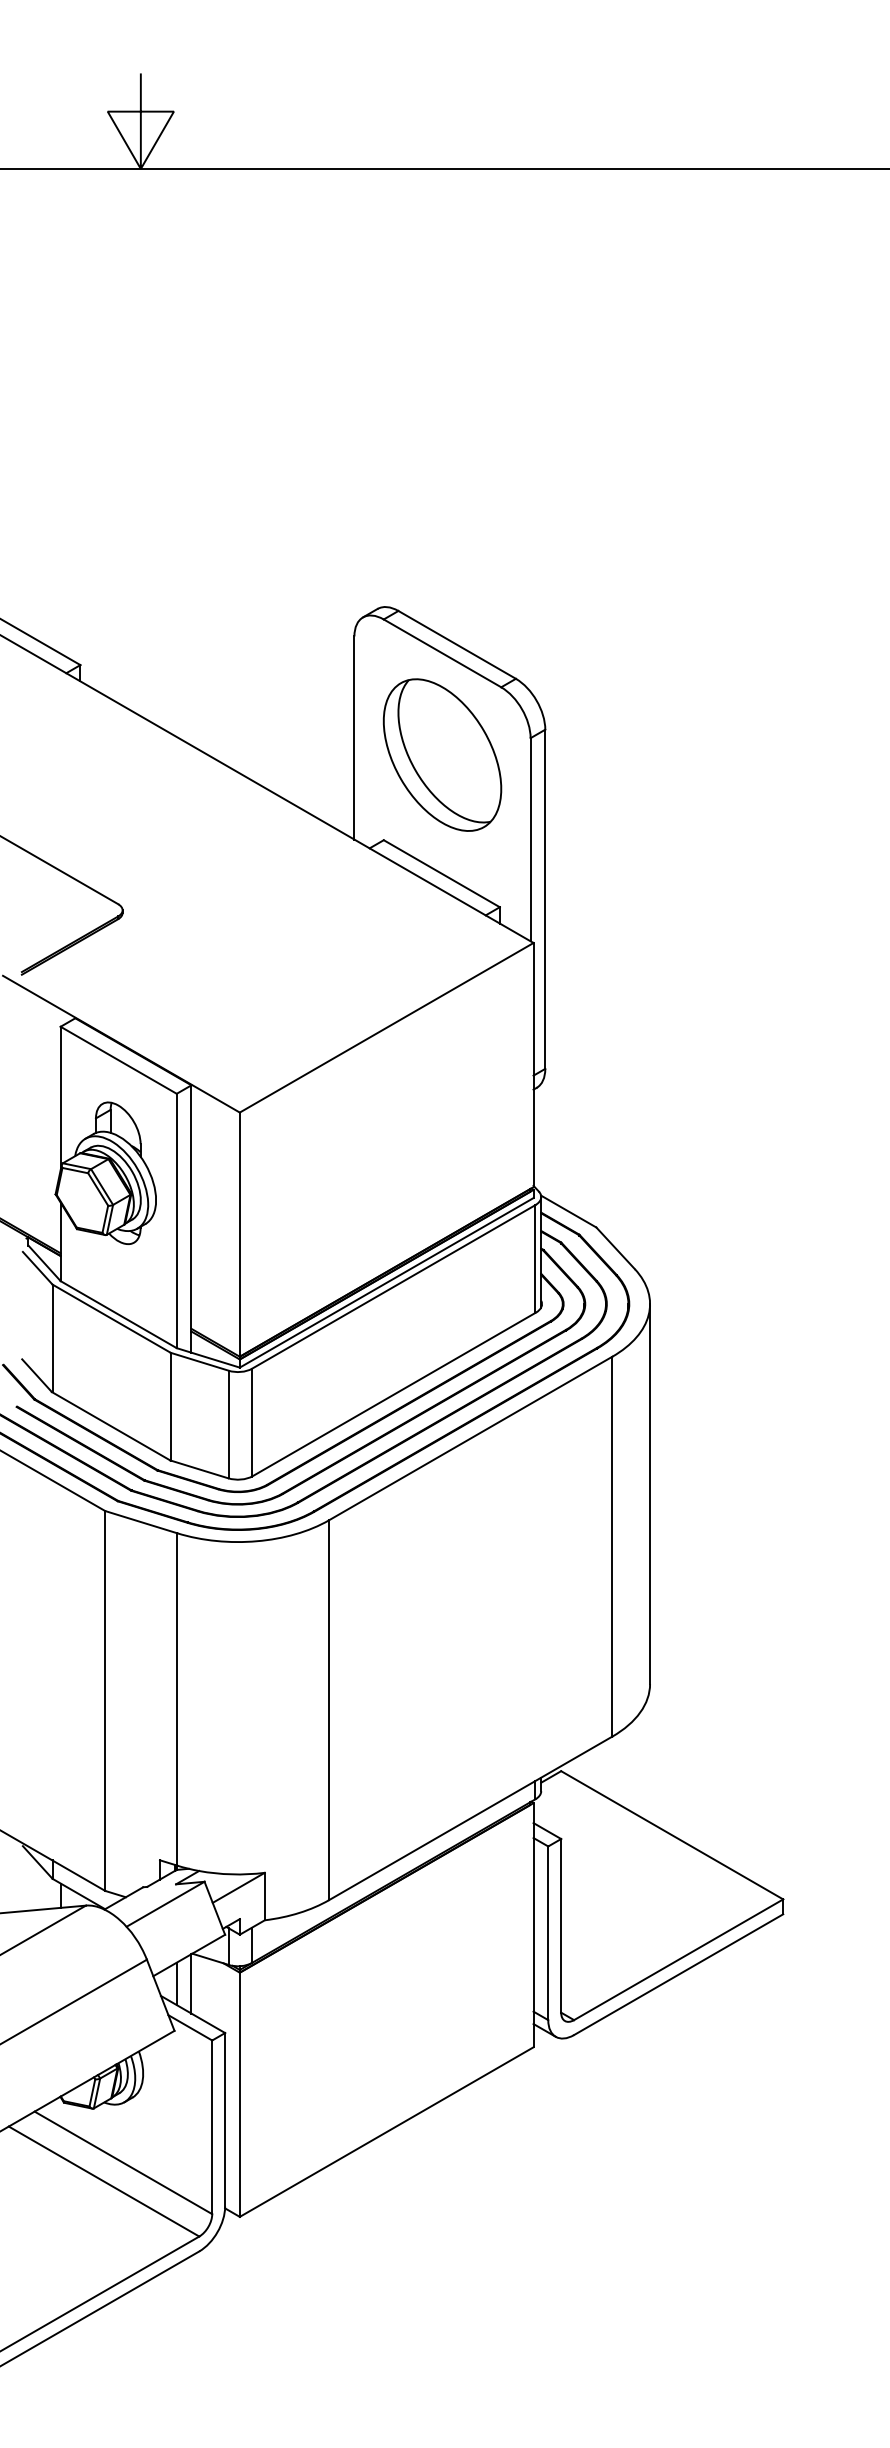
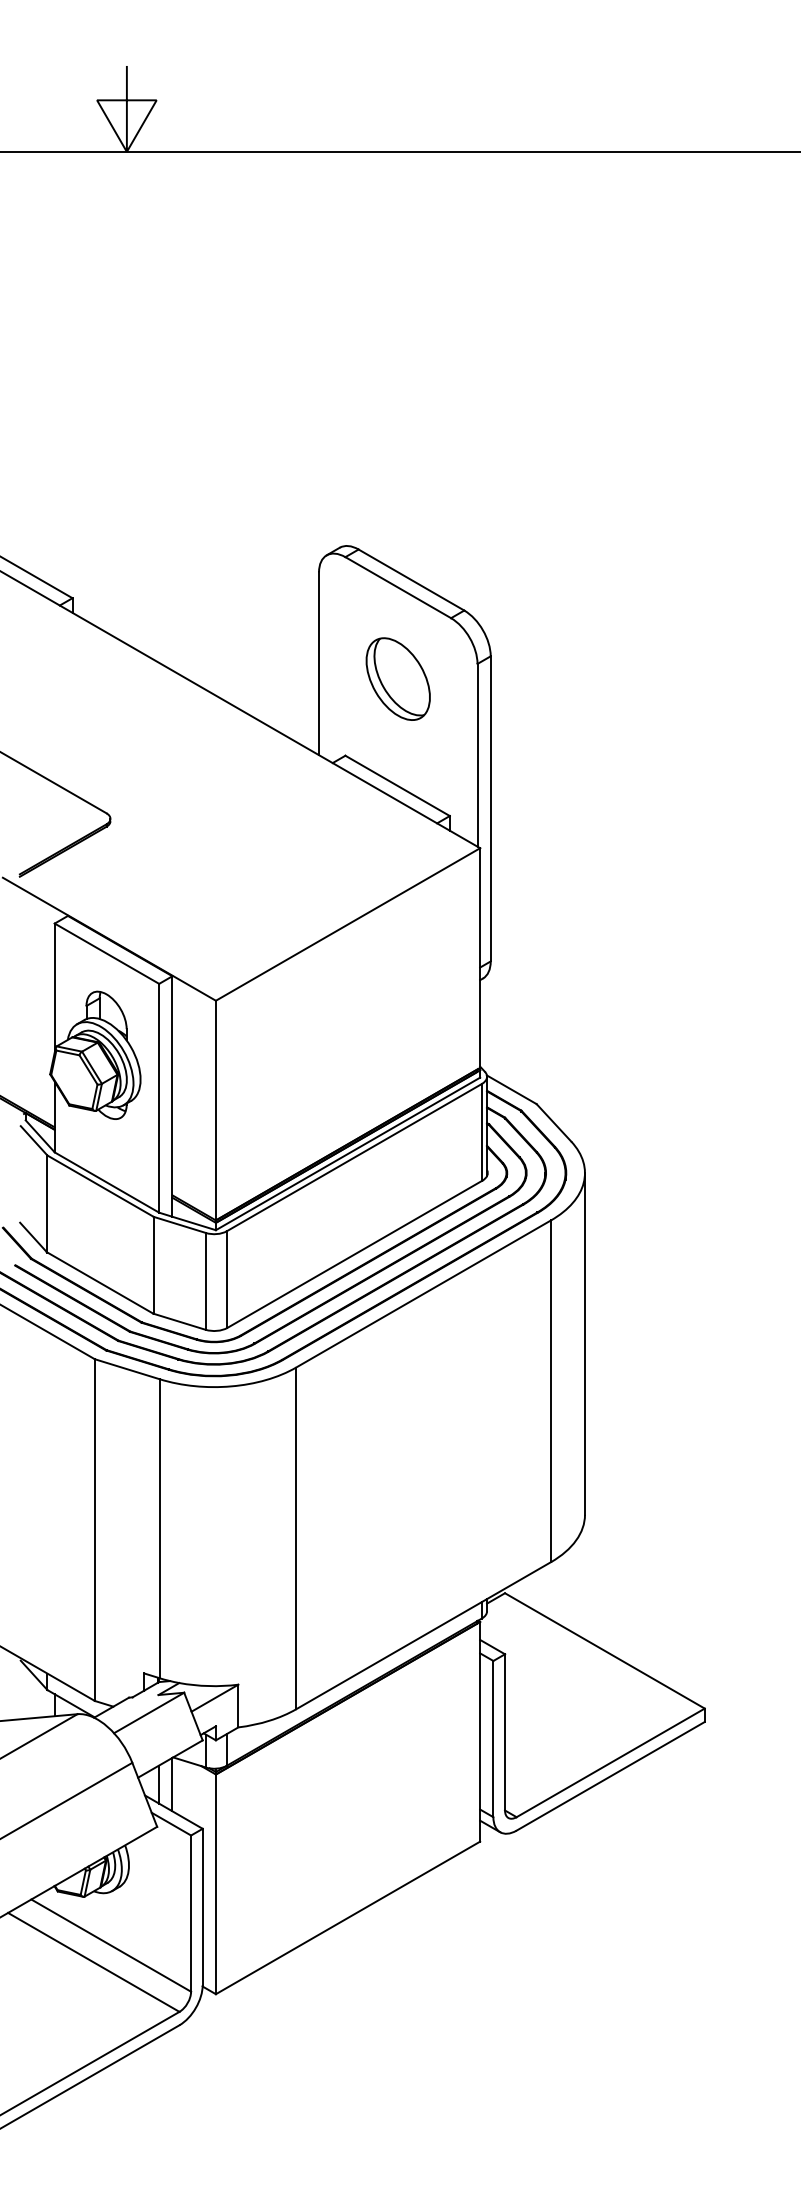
part: (442, 754) -> (398, 678), size x0.6

